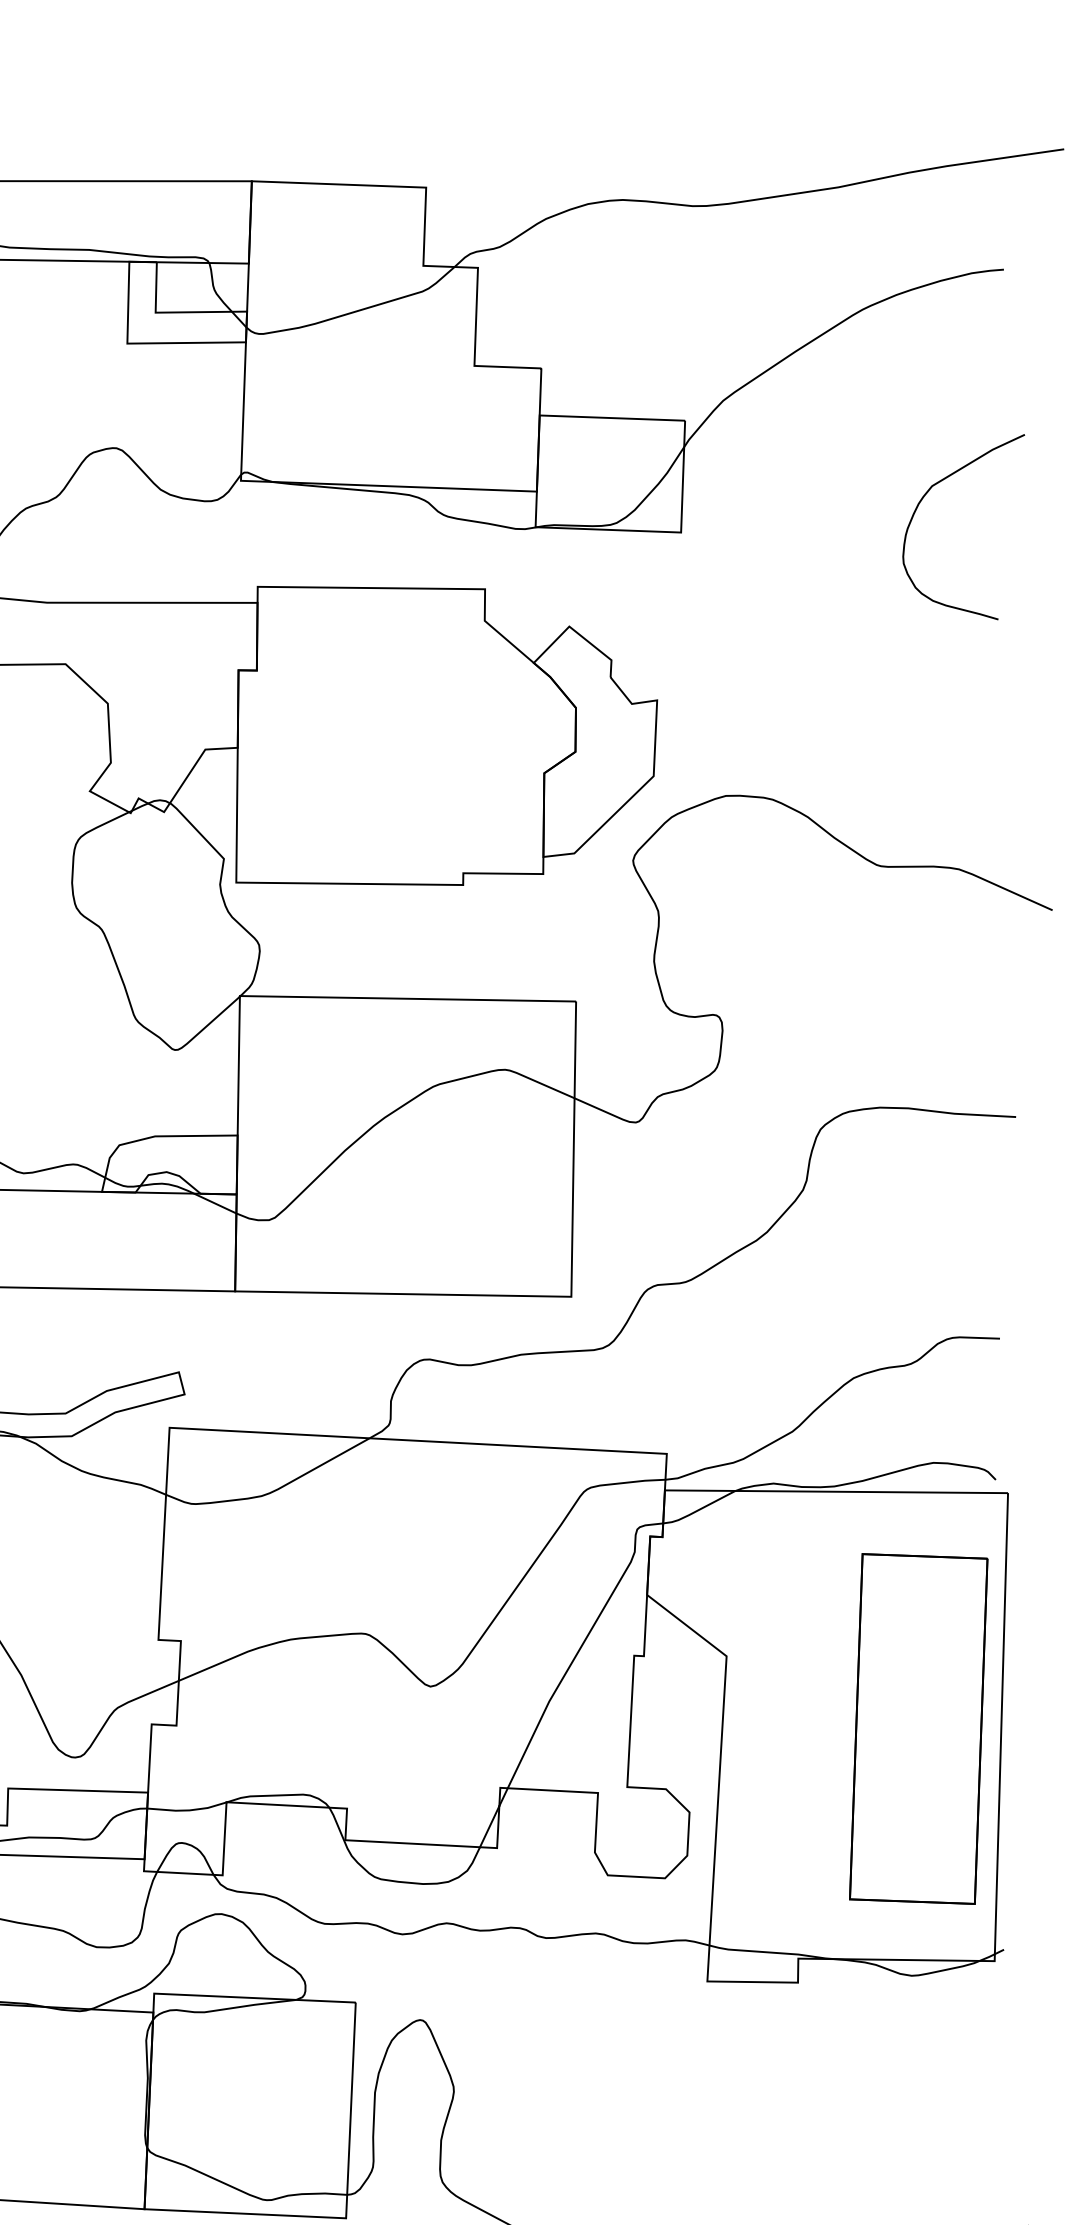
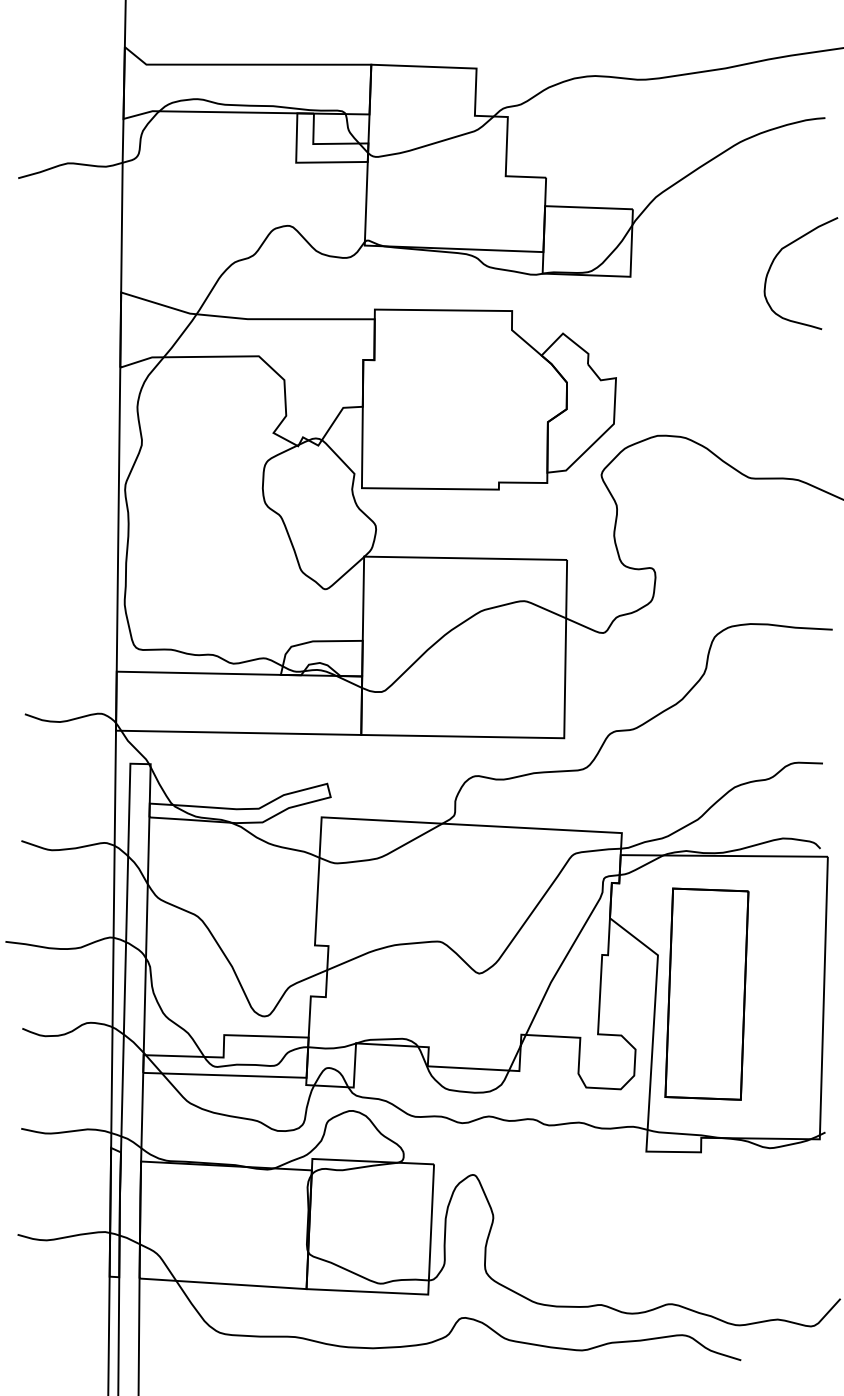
part: (917, 1727) -> (706, 993), moved

